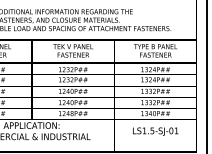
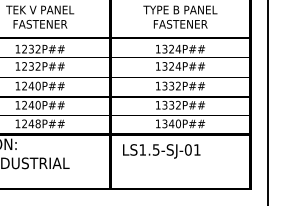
text: (155, 131) -> (161, 150), moved

